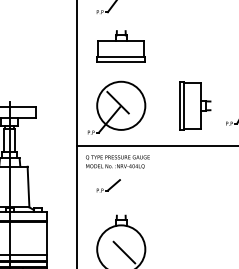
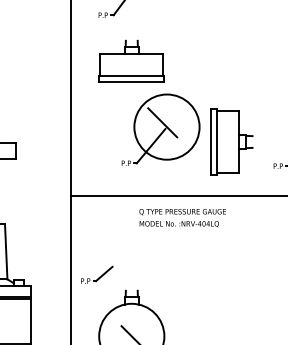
part: (116, 107) -> (160, 129), moved
text: (117, 161) -> (182, 217), moved
part: (108, 185) -> (96, 274), moved

